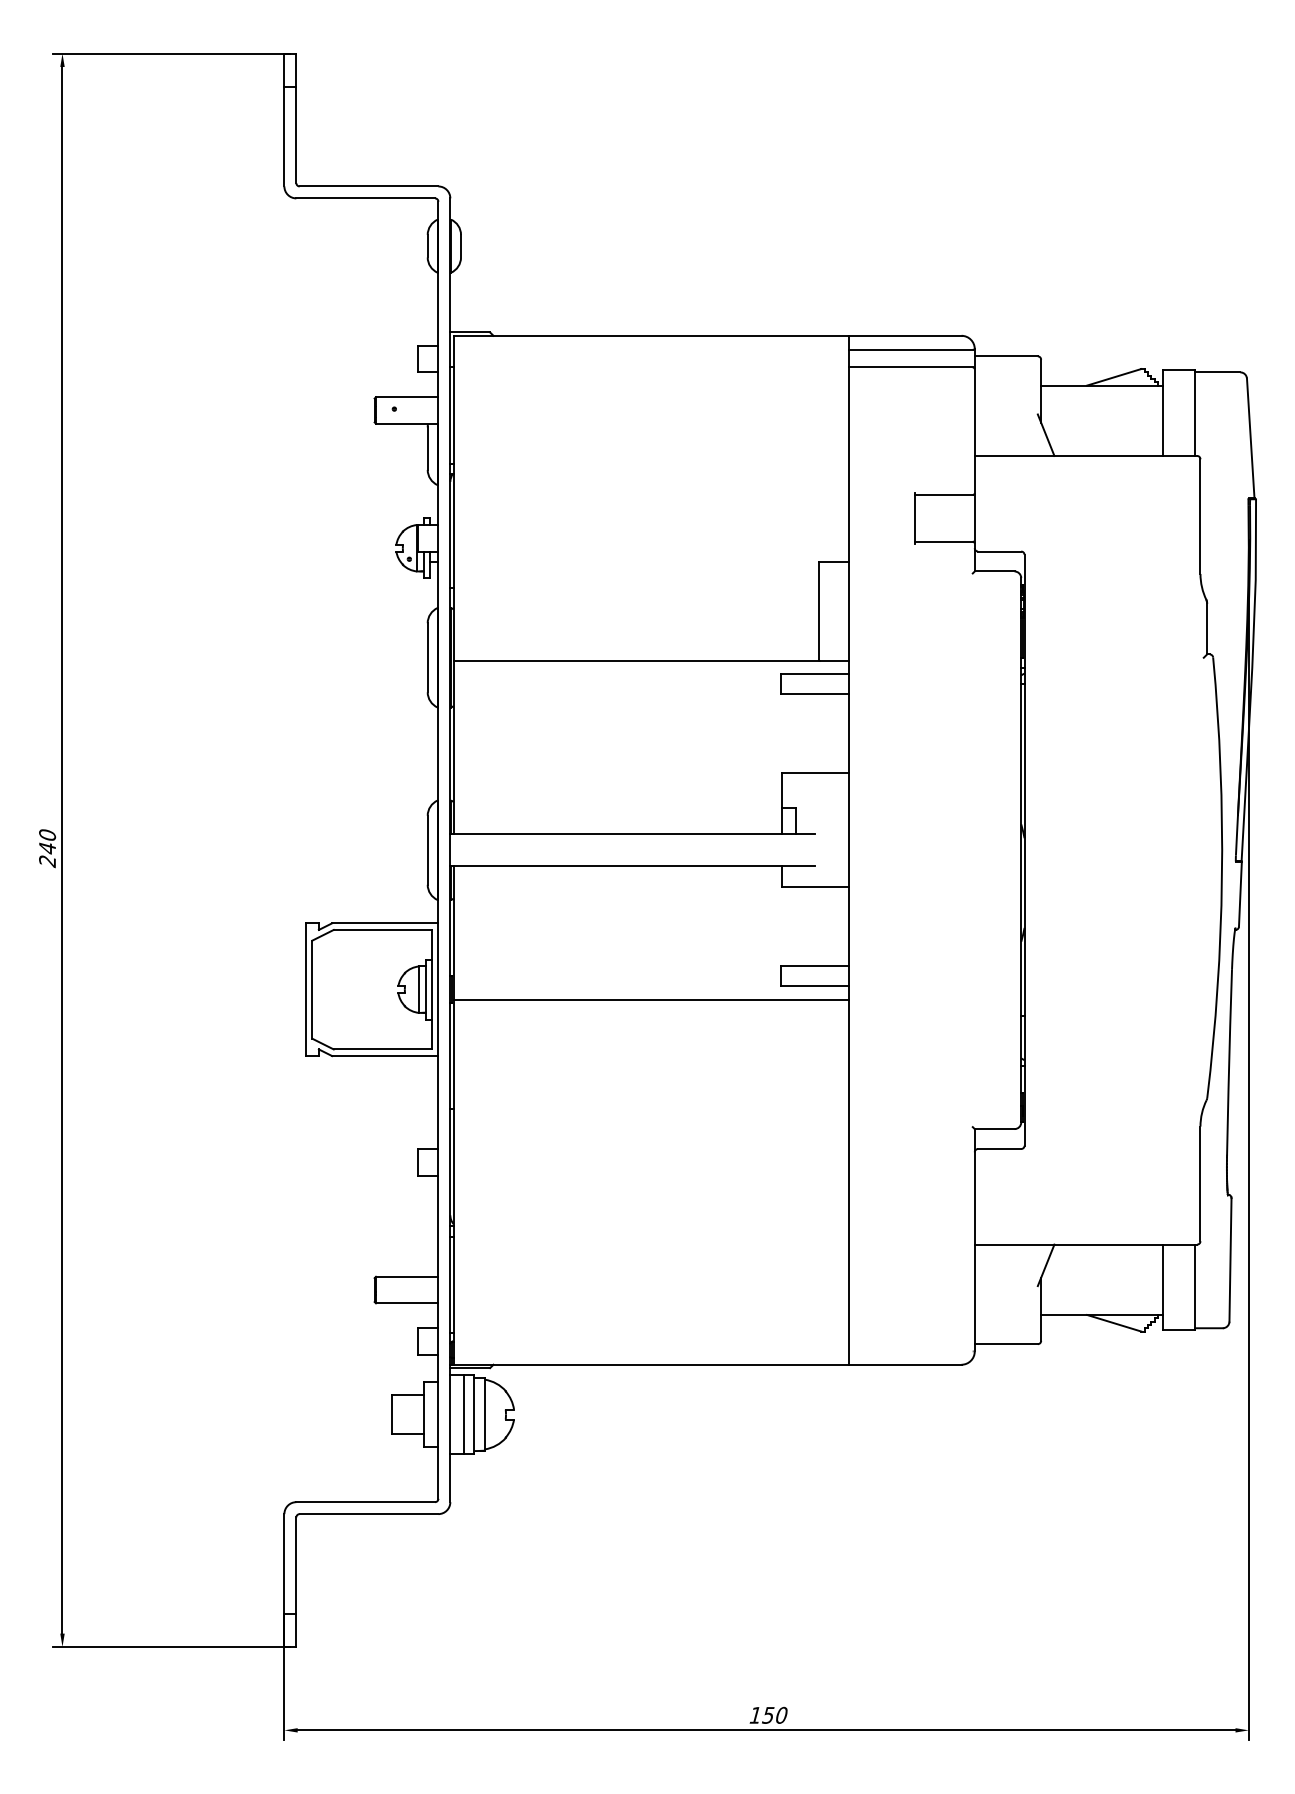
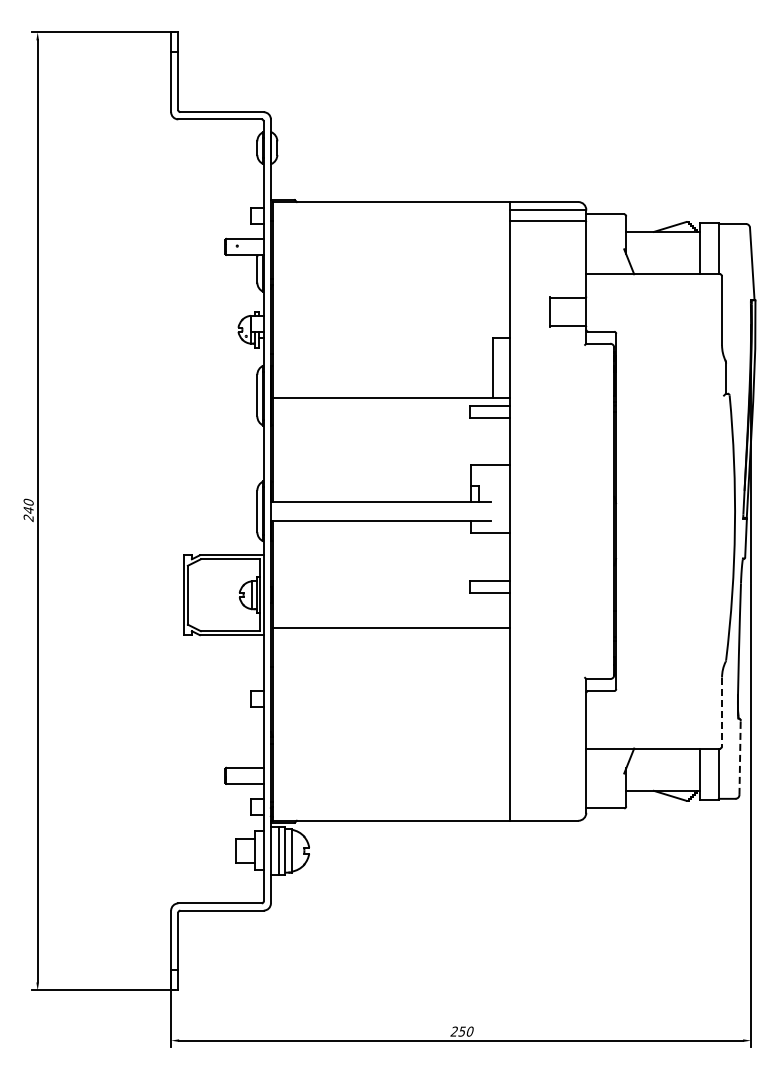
line: (650, 1000) -> (391, 628), moved
line: (1201, 1184) -> (722, 712), solid -> dashed
line: (1231, 1259) -> (740, 757), solid -> dashed
text: (753, 1715) -> (453, 1031), 150 -> 250

